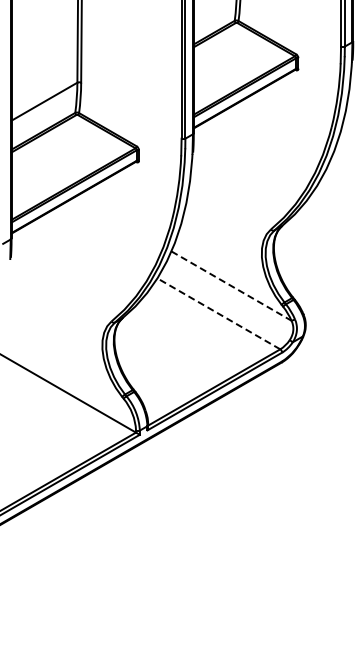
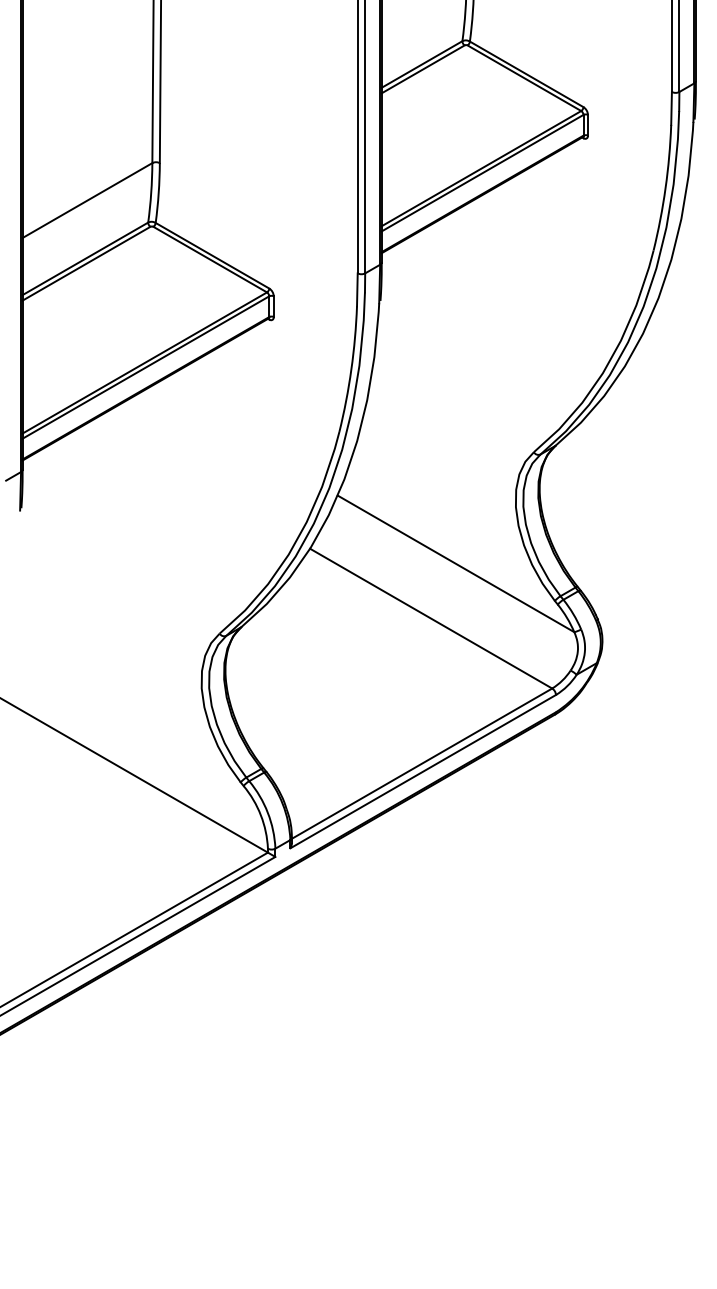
line: (231, 286) -> (456, 564), dashed -> solid
line: (218, 313) -> (430, 617), dashed -> solid

